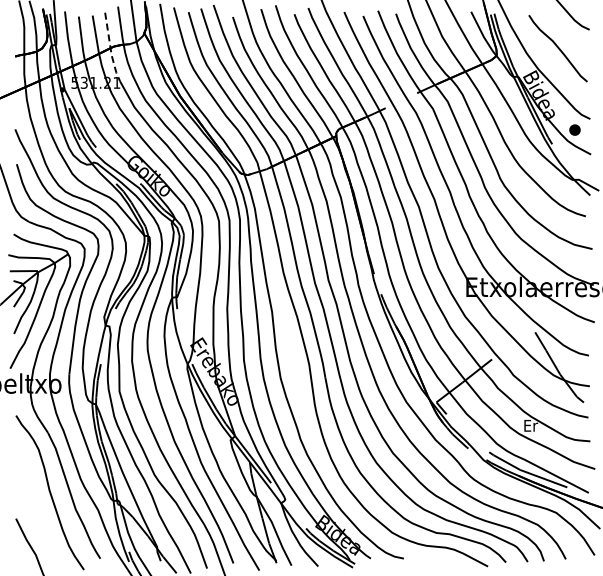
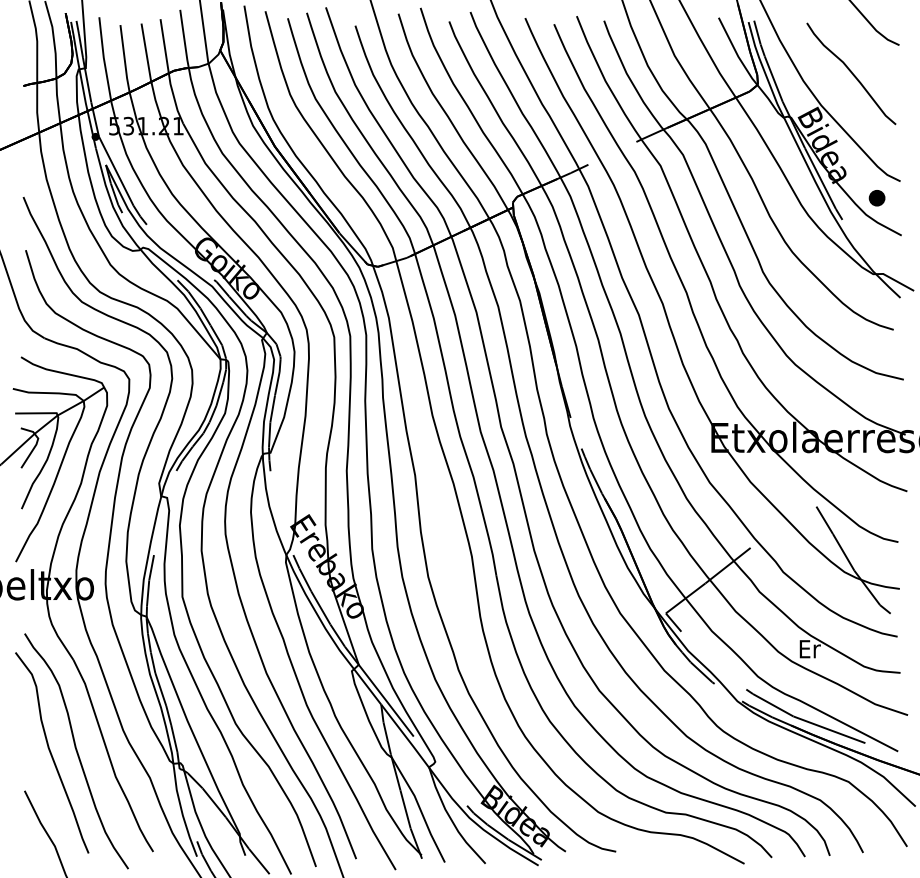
line: (110, 49) -> (168, 75), dashed -> solid
curve: (33, 493) -> (51, 752), added

